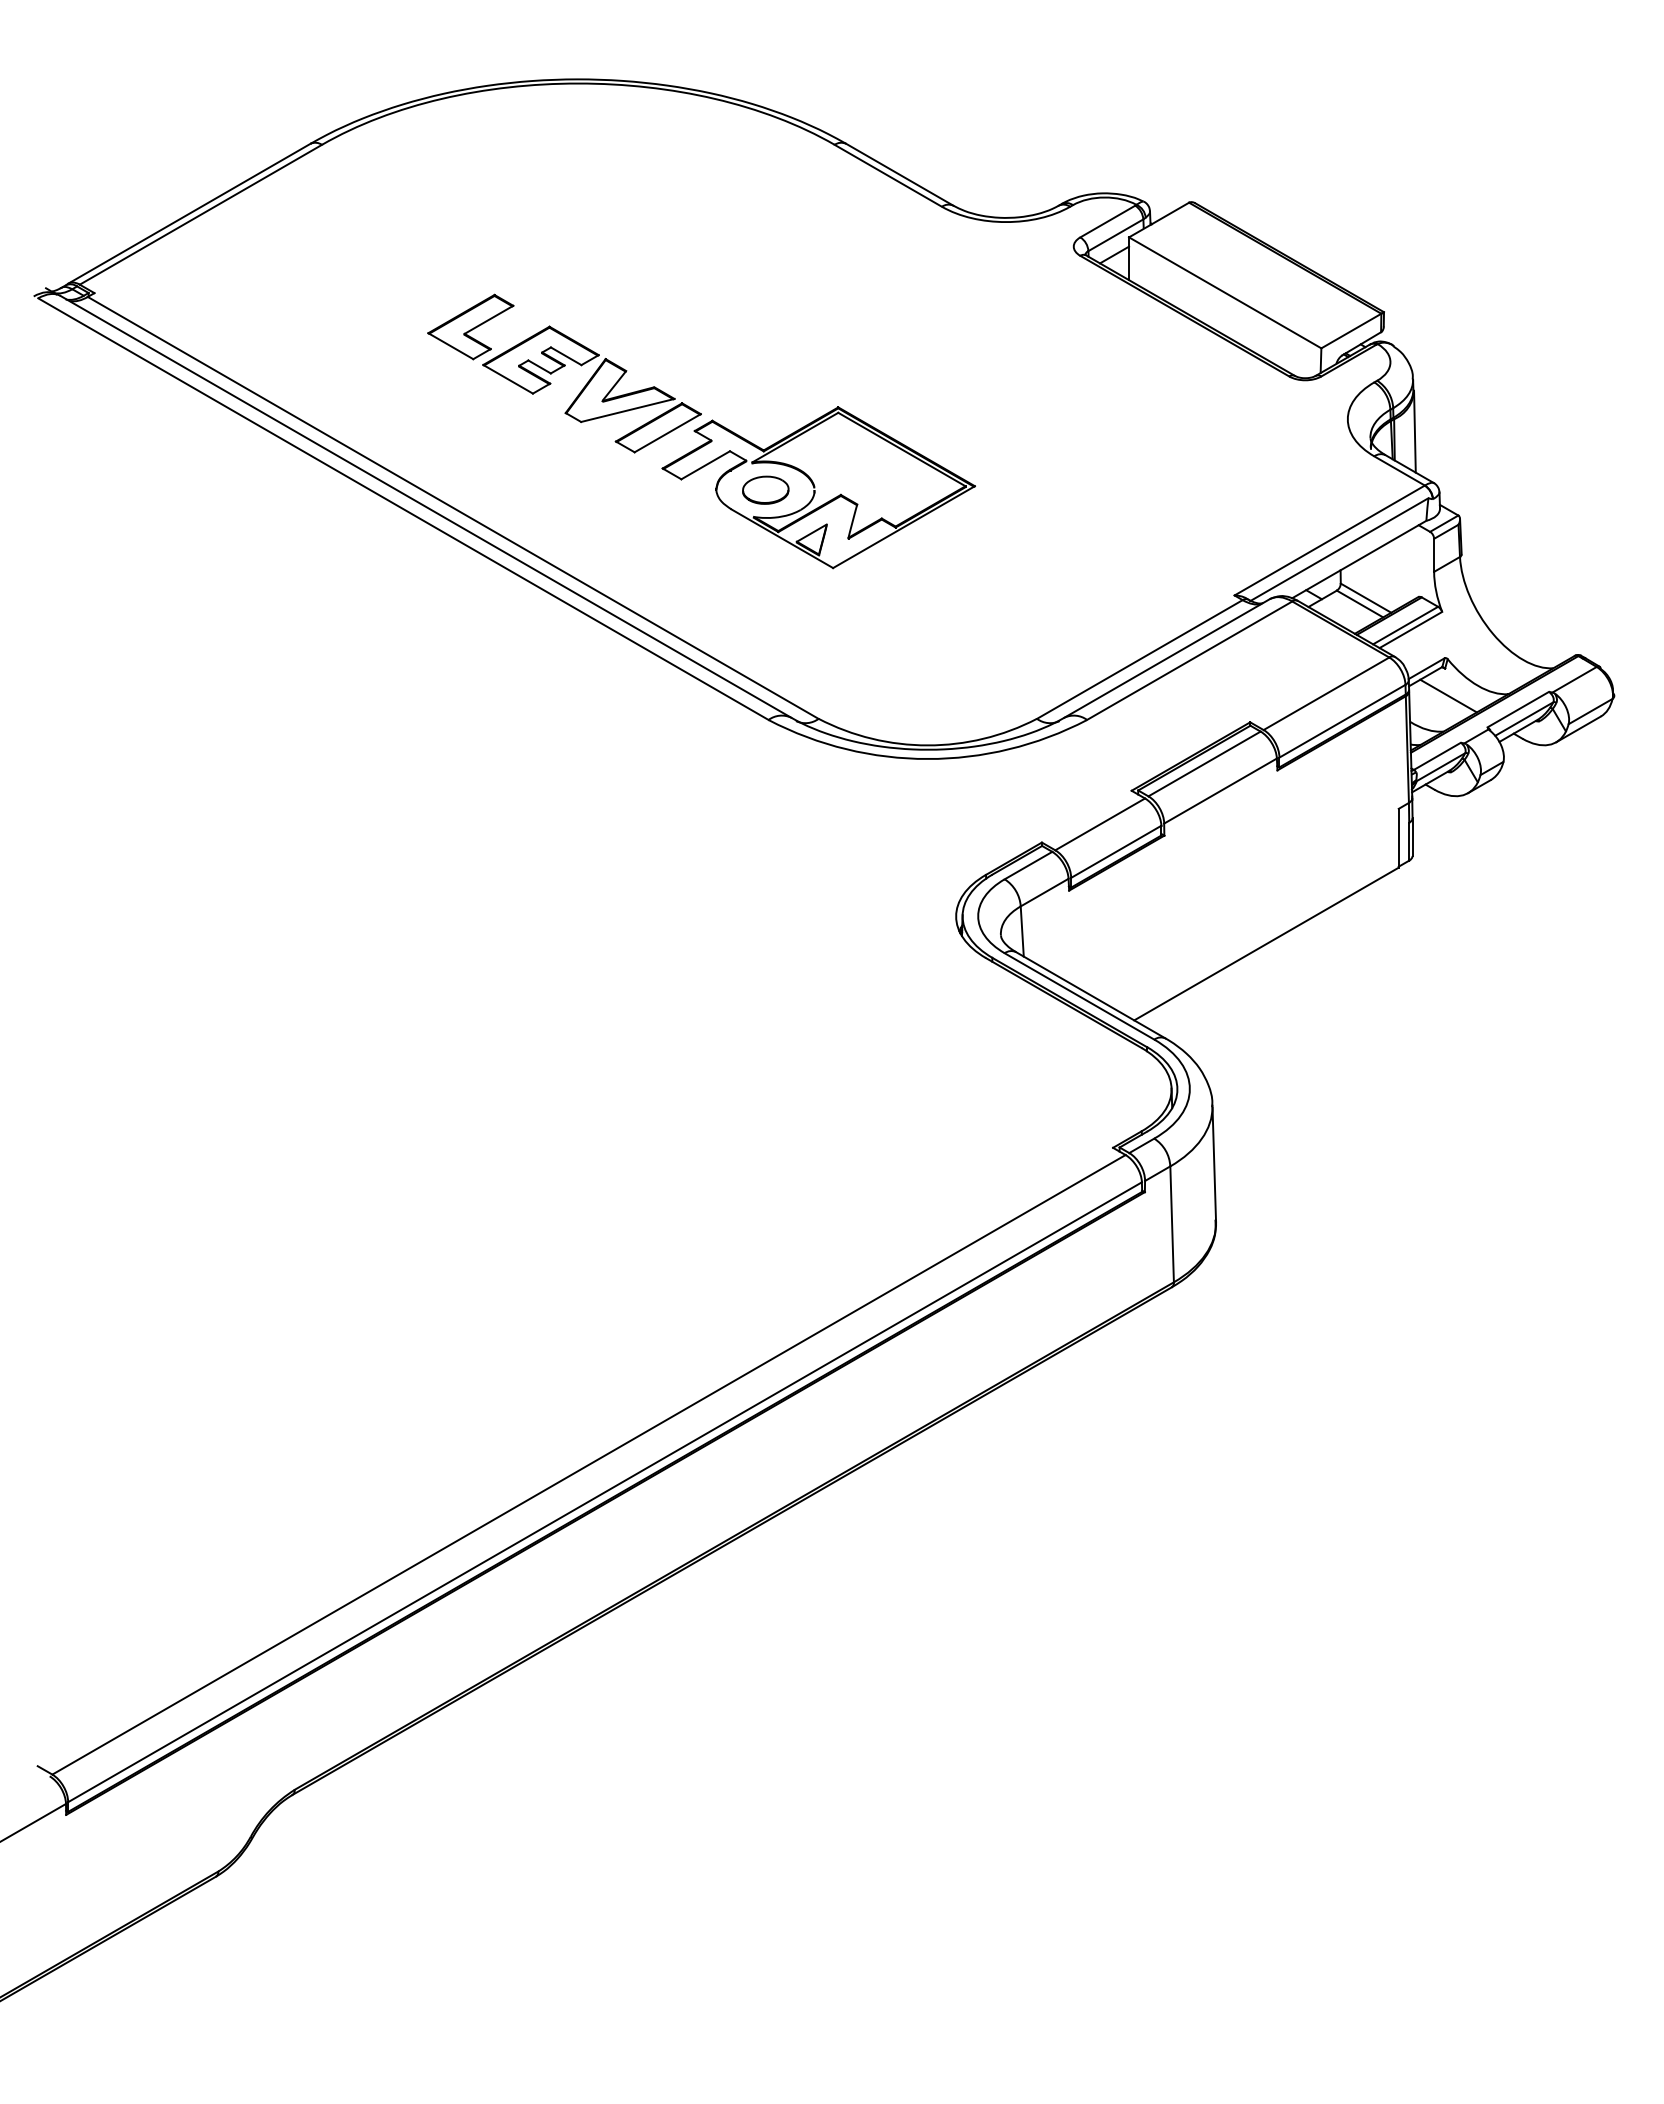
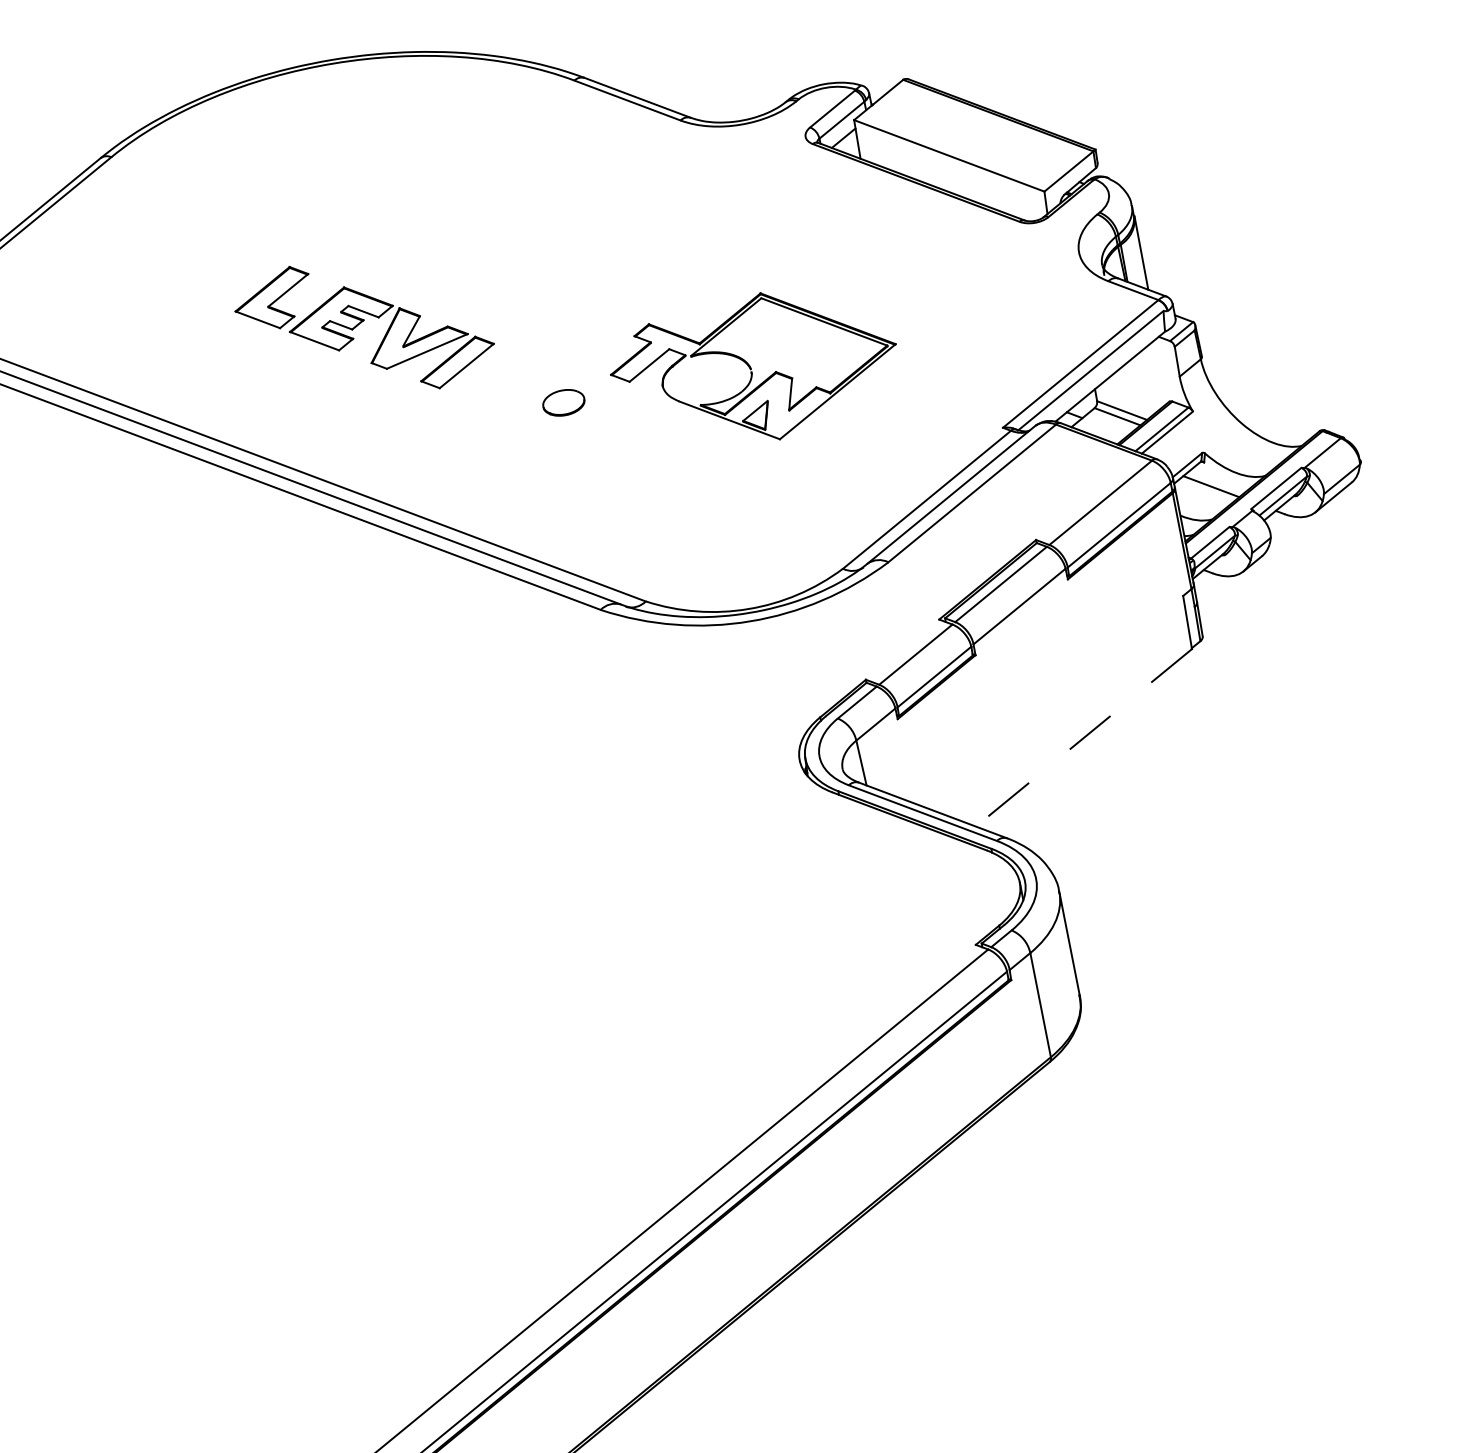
part: (818, 487) -> (754, 368), moved
line: (1266, 944) -> (1084, 738), solid -> dashed

